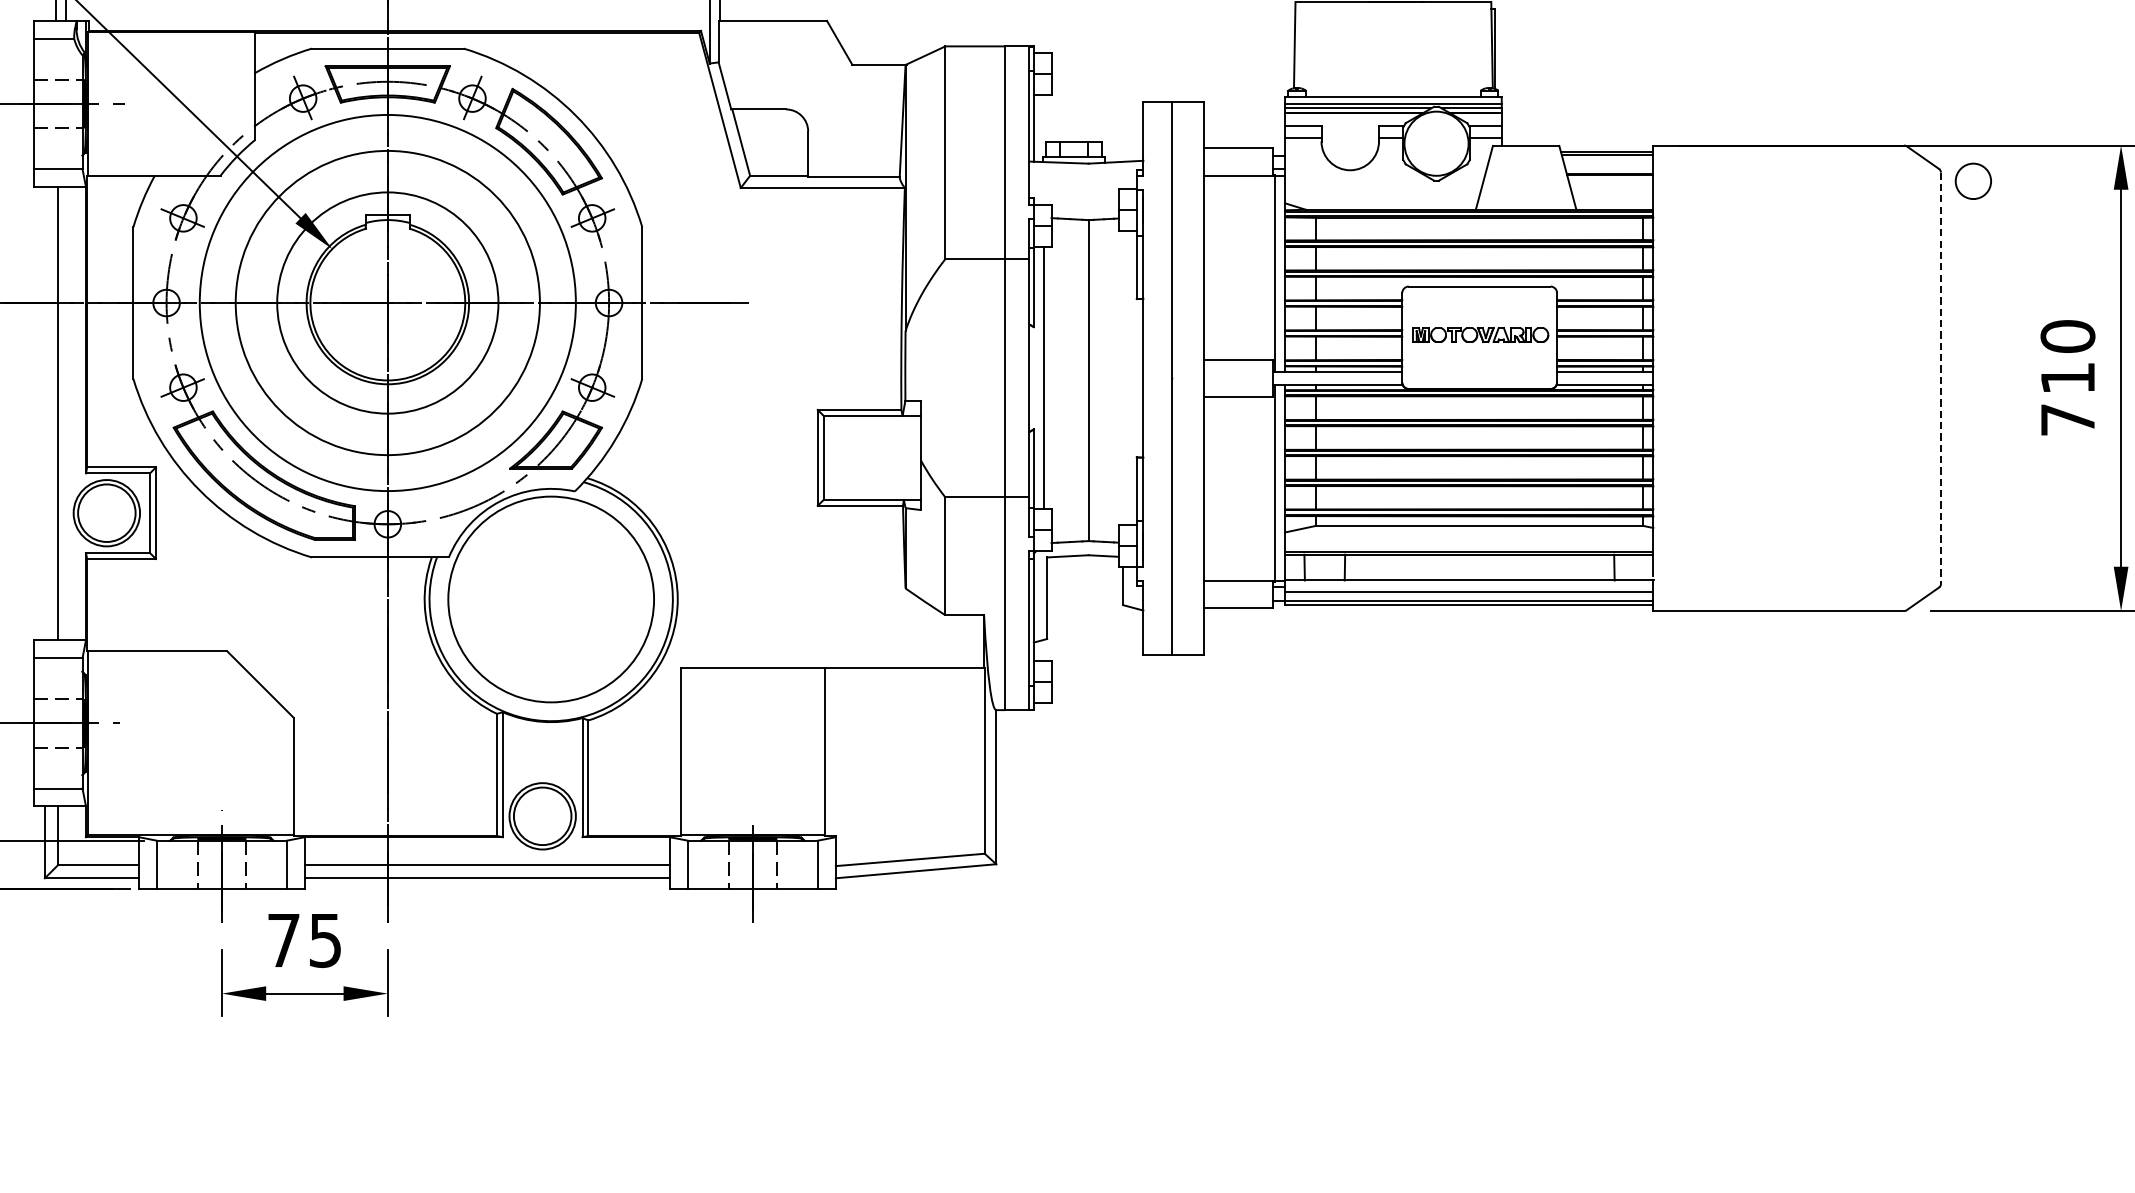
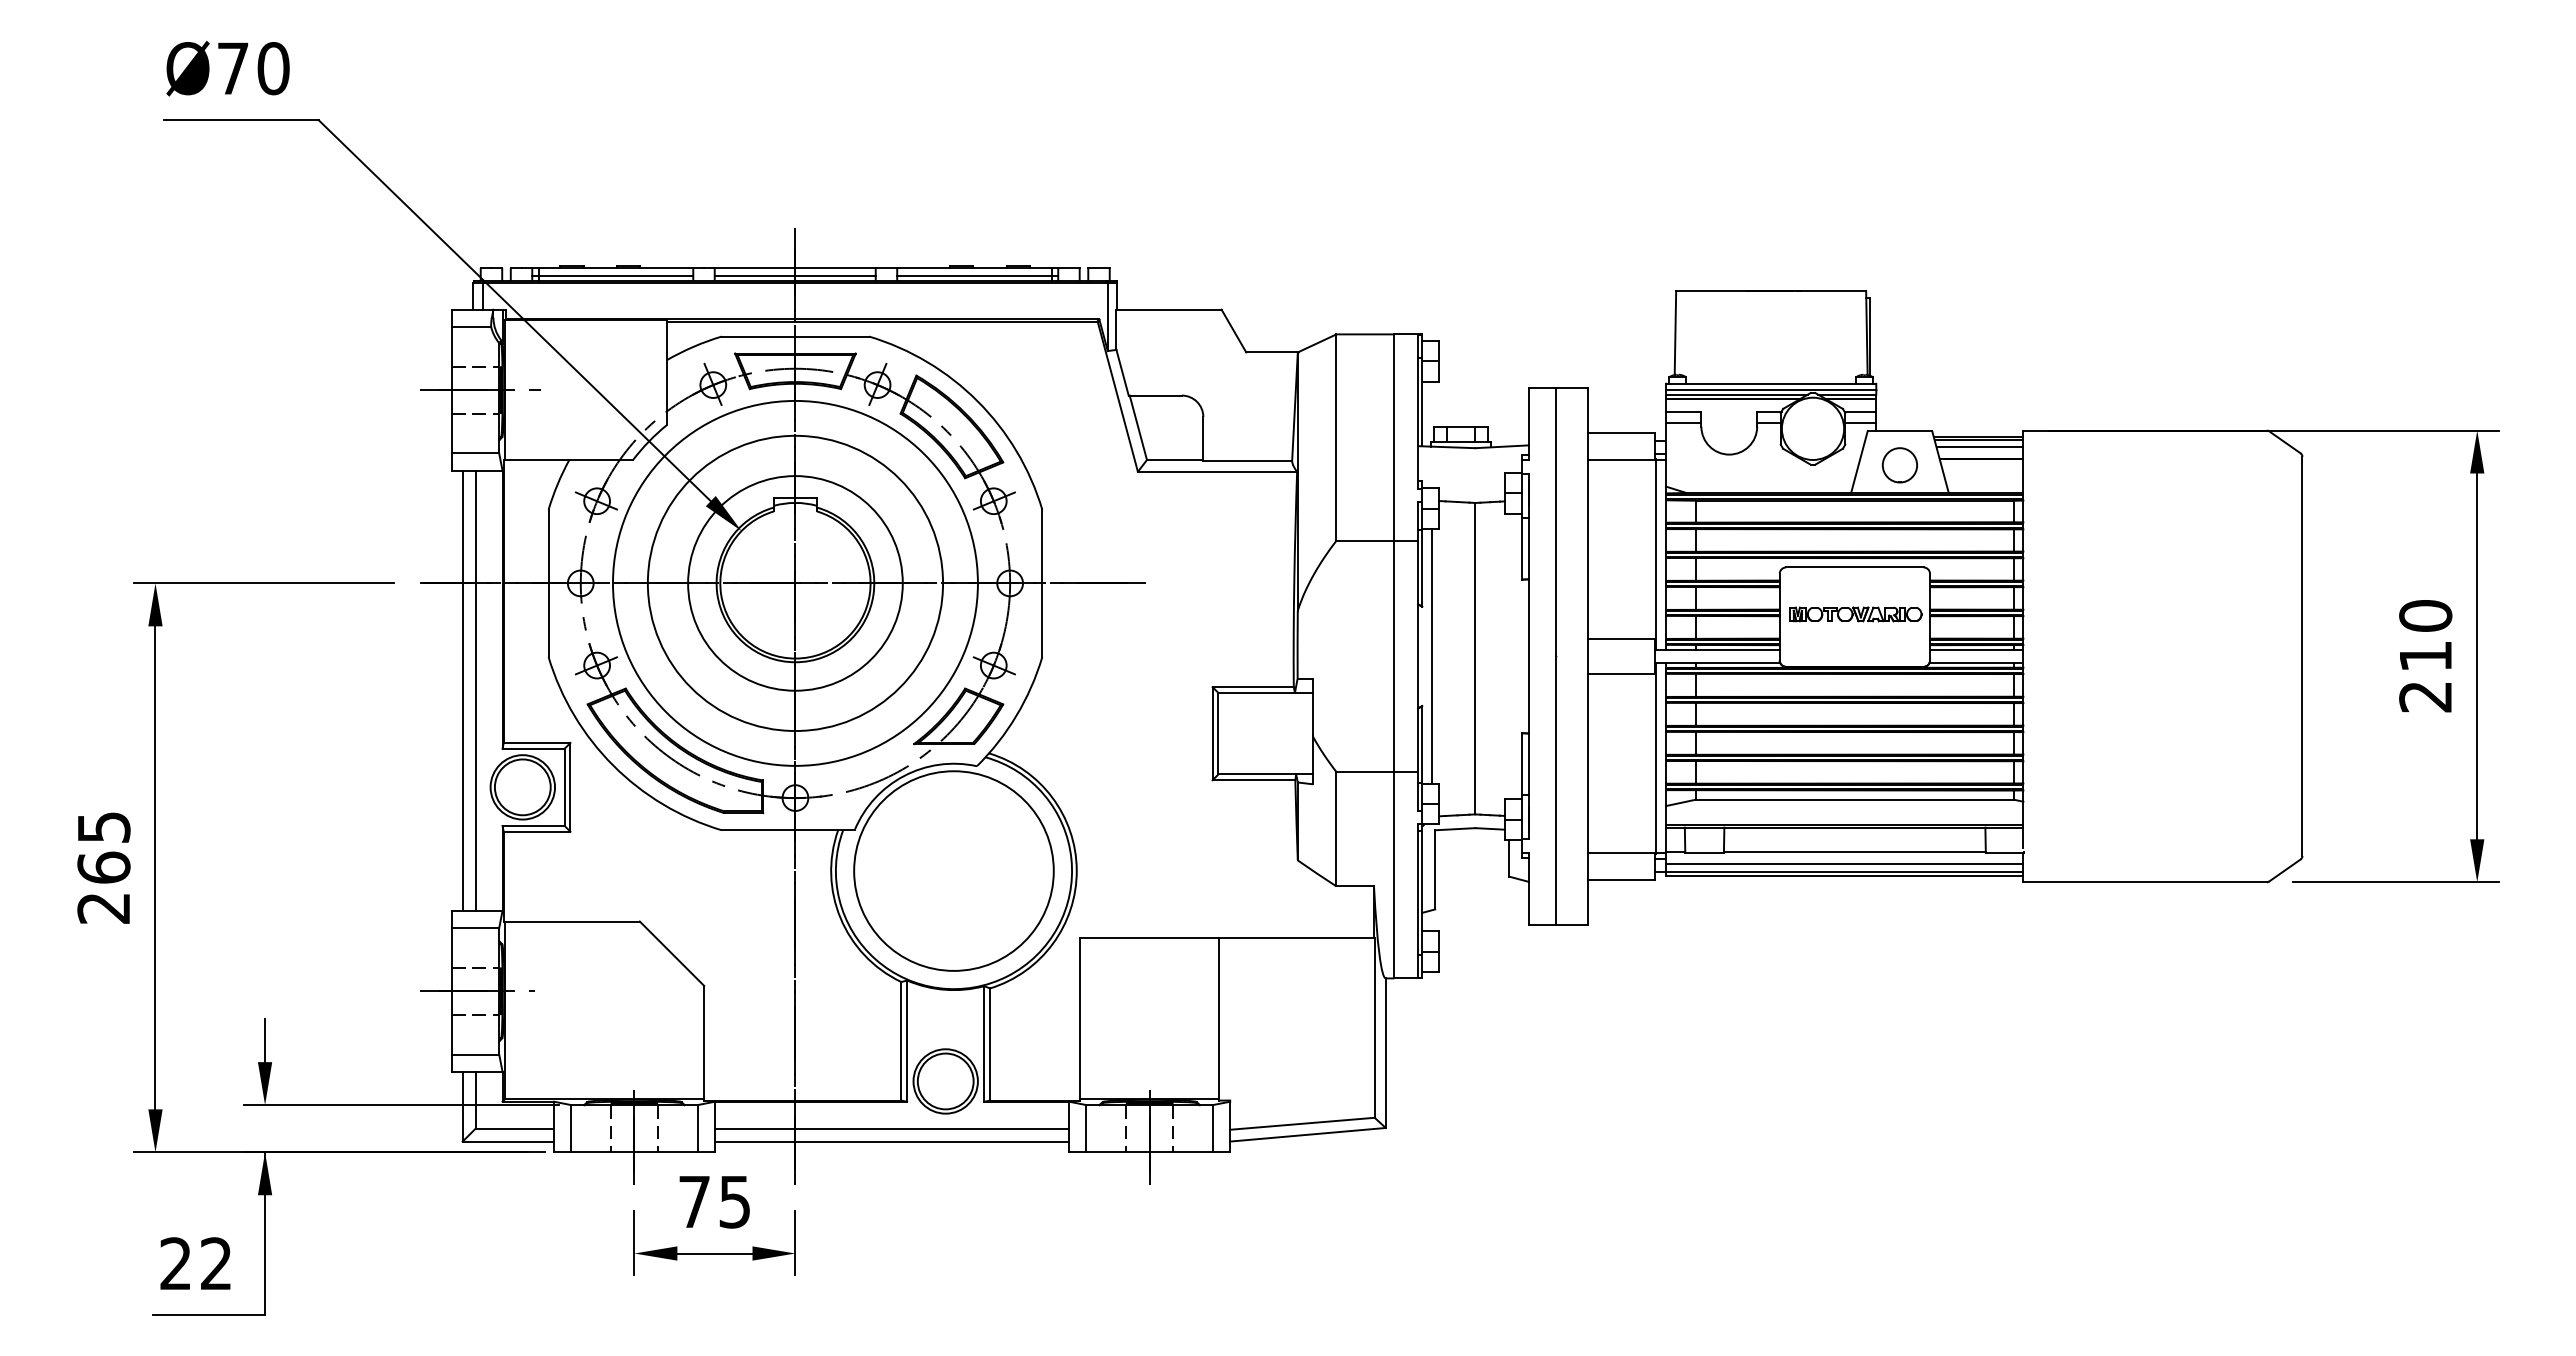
line: (1608, 162) -> (1979, 447), added
circle: (1972, 181) -> (1899, 465), moved
line: (1940, 378) -> (2302, 656), dashed -> solid
line: (44, 413) -> (462, 690), added
text: (2067, 420) -> (2425, 697), 710 -> 210

